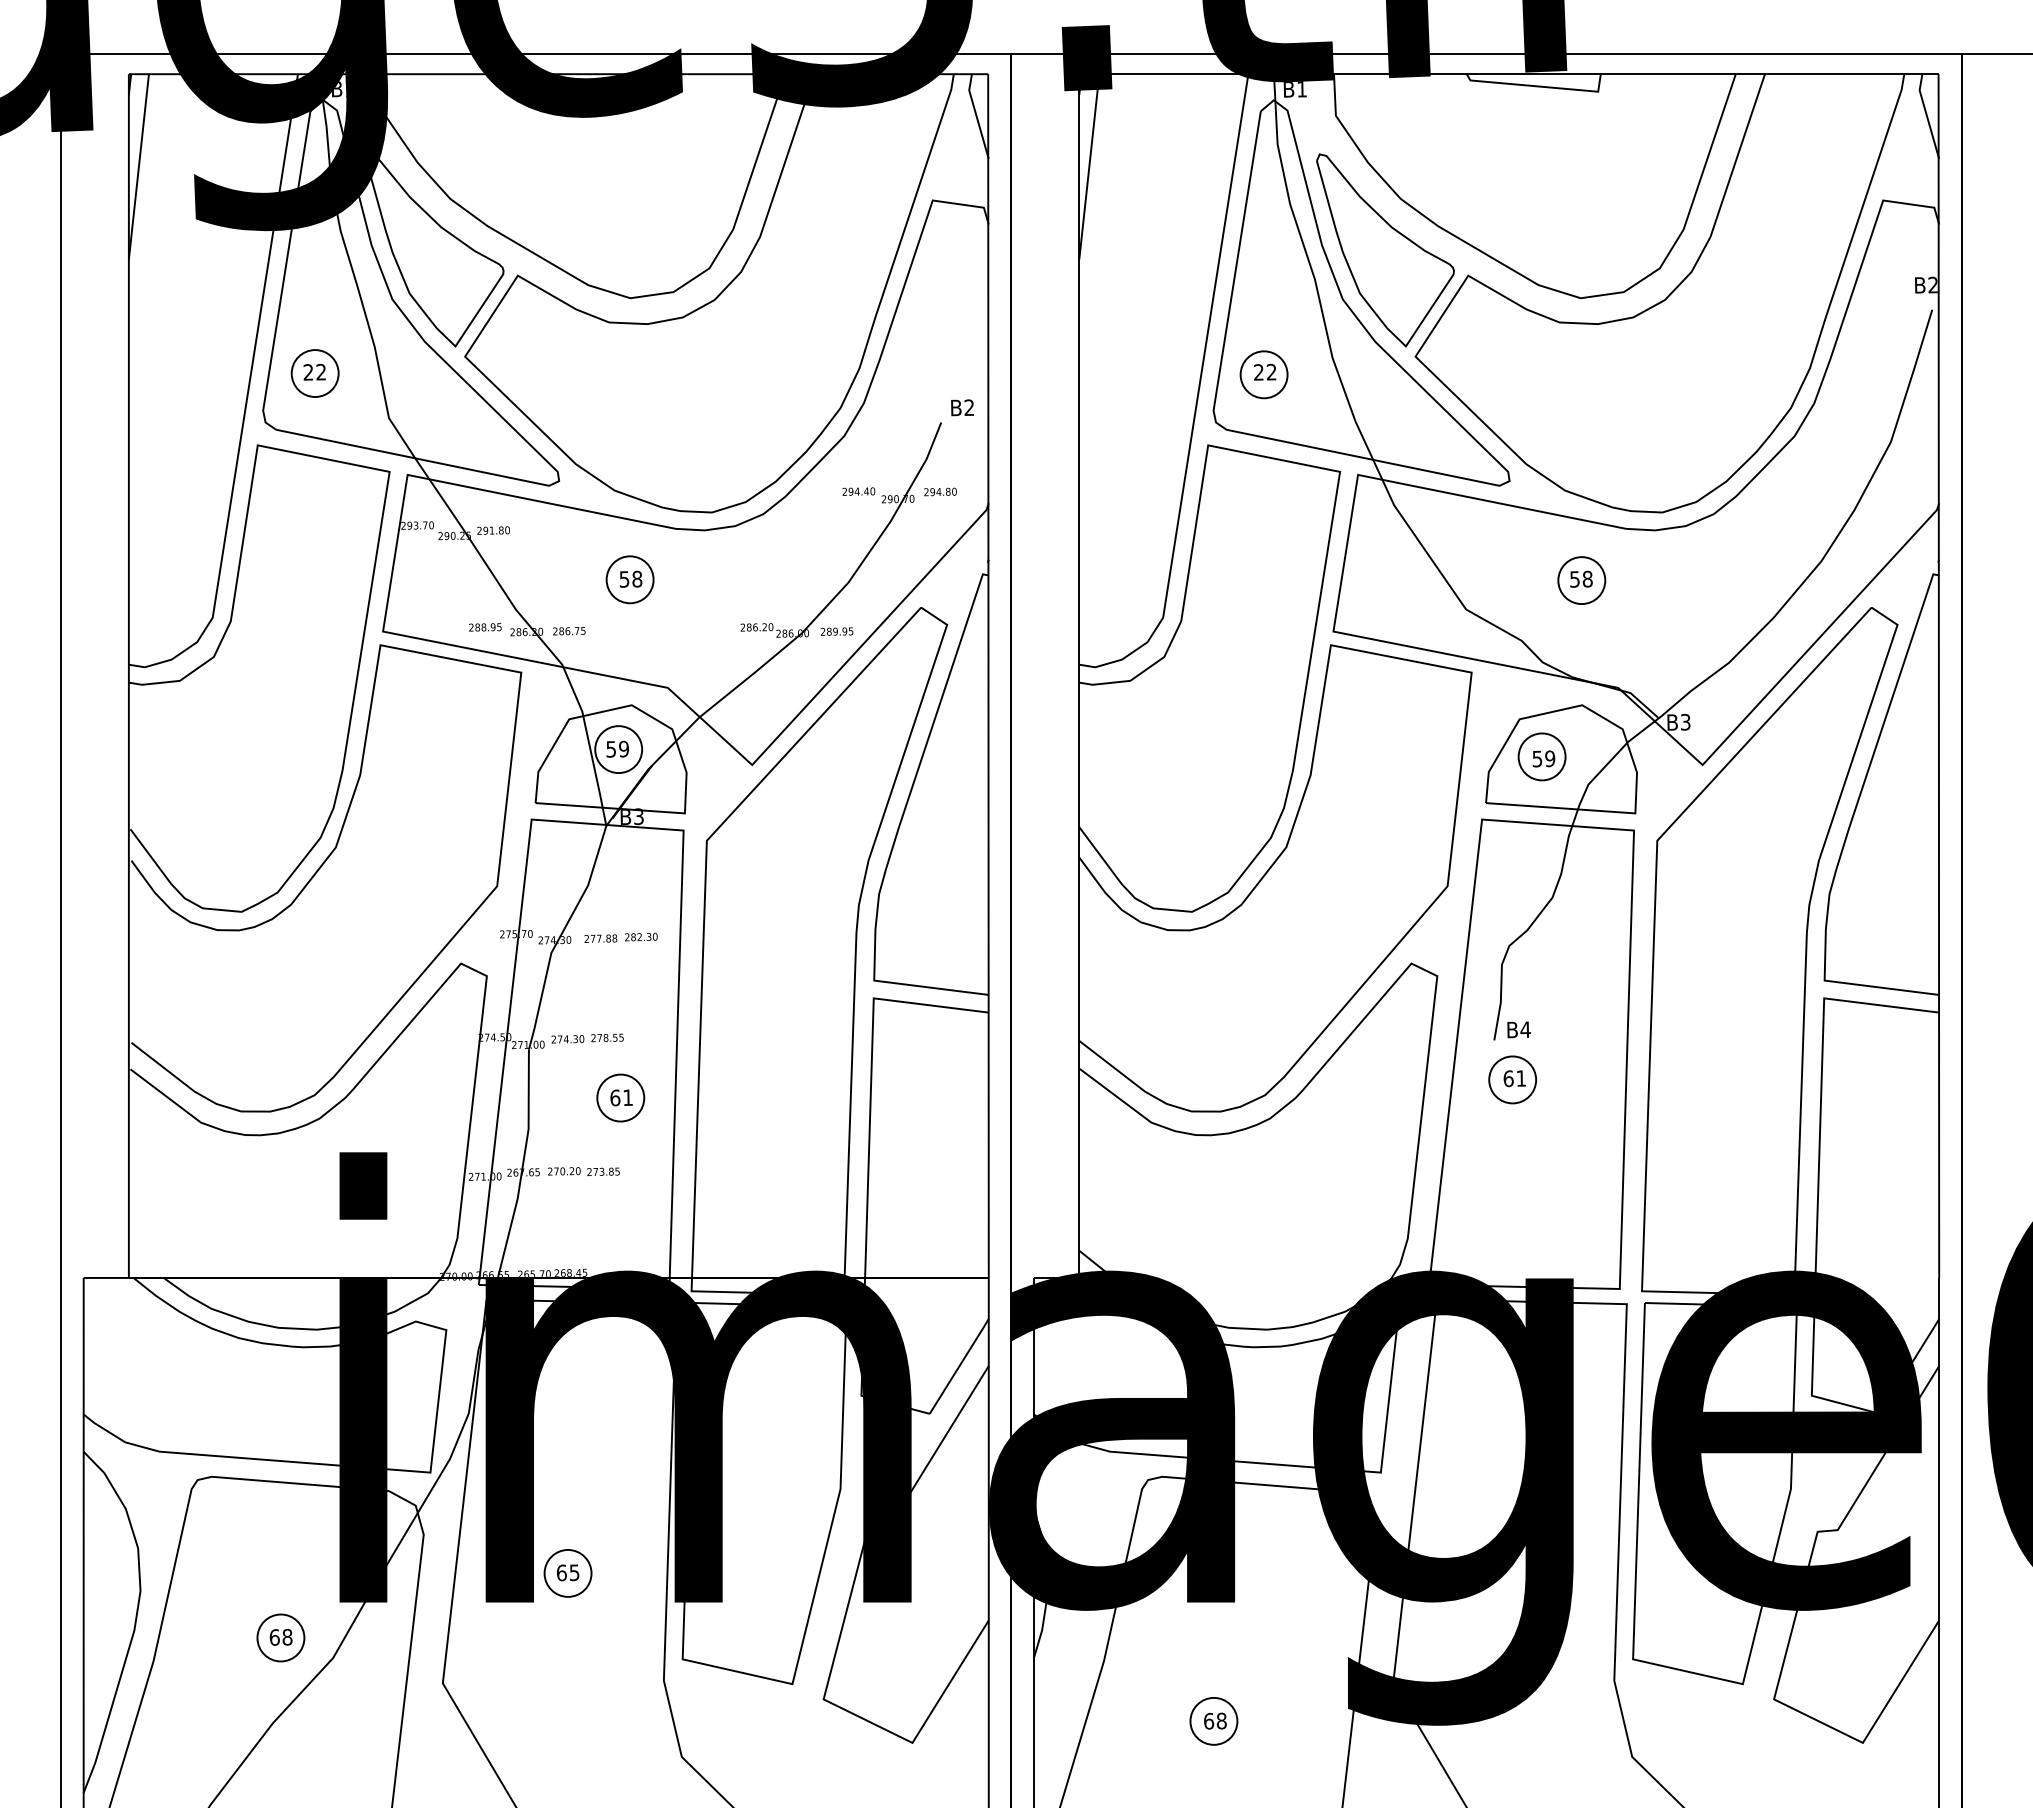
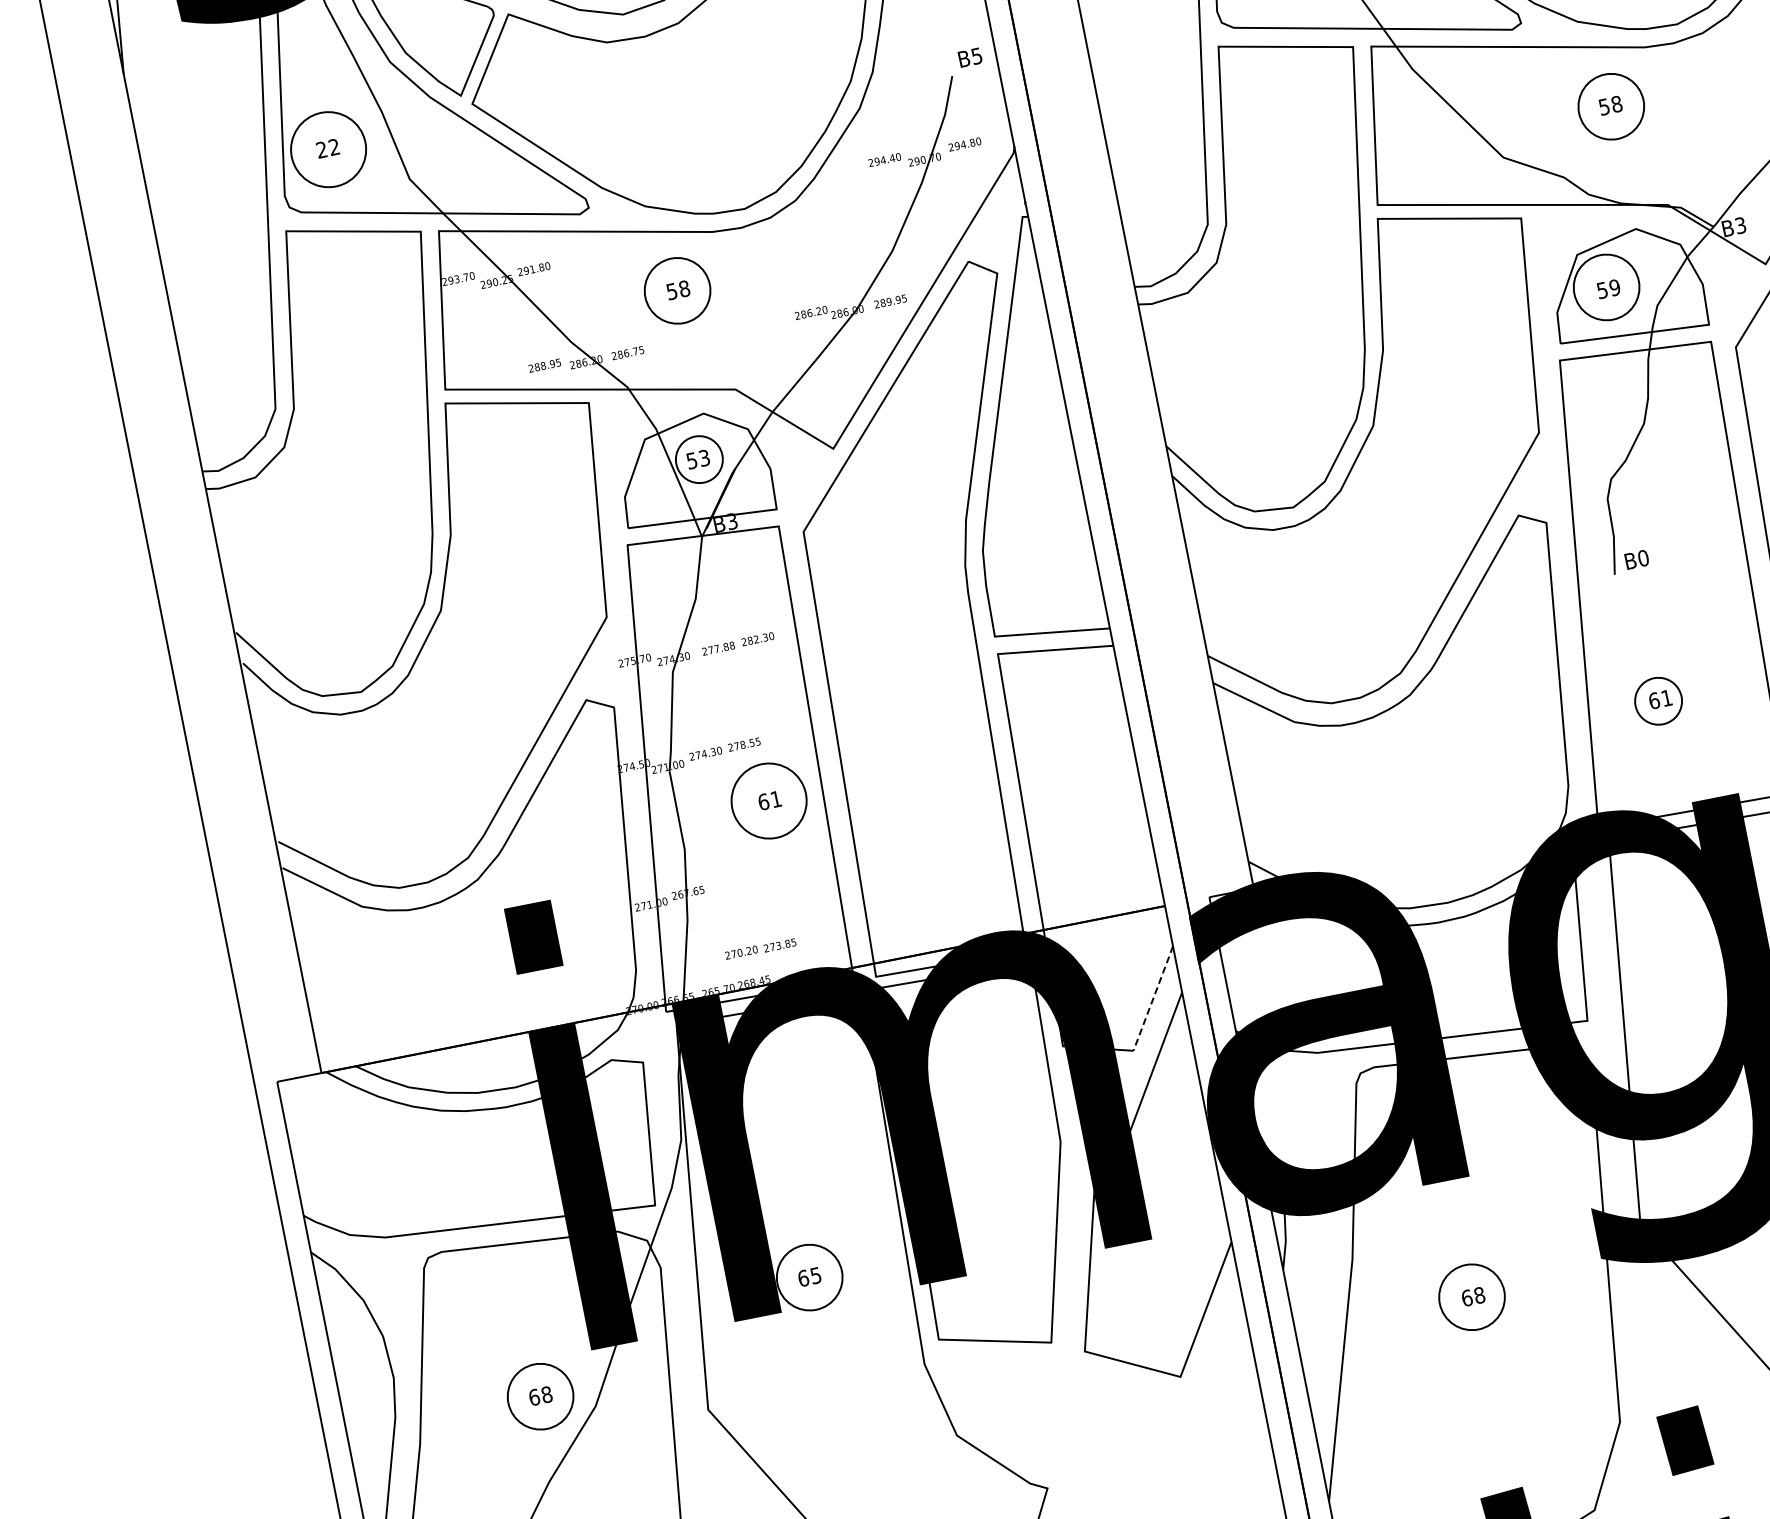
circle: (314, 373) -> (327, 149), size x1.6
text: (969, 407) -> (977, 55), B2 -> B5
circle: (629, 579) -> (676, 290), size x1.4
circle: (1581, 580) -> (1610, 106), size x1.4
text: (623, 748) -> (703, 457), 59 -> 53
circle: (1541, 756) -> (1605, 287), size x1.4
text: (1525, 1029) -> (1643, 558), B4 -> B0
part: (1512, 1079) -> (1658, 700), moved
circle: (620, 1097) -> (768, 800), size x1.6
text: (583, 1171) -> (760, 949), moved
line: (959, 1365) -> (1153, 997), solid -> dashed
circle: (567, 1572) -> (808, 1276), size x1.4
circle: (280, 1637) -> (540, 1396), size x1.4
circle: (1213, 1720) -> (1471, 1296), size x1.4

